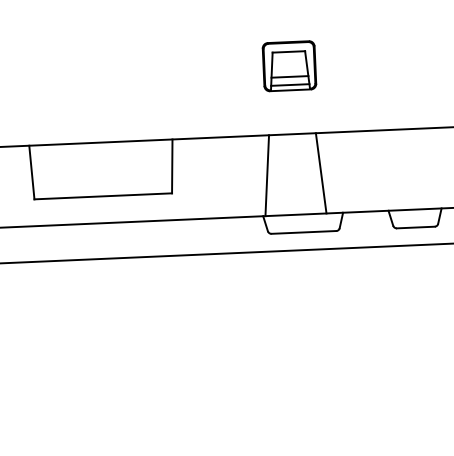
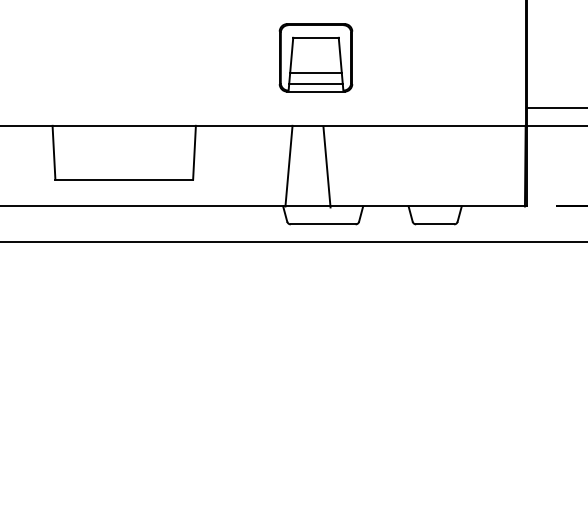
part: (288, 65) -> (315, 57), size x1.4
line: (320, 172) -> (326, 166), moved

